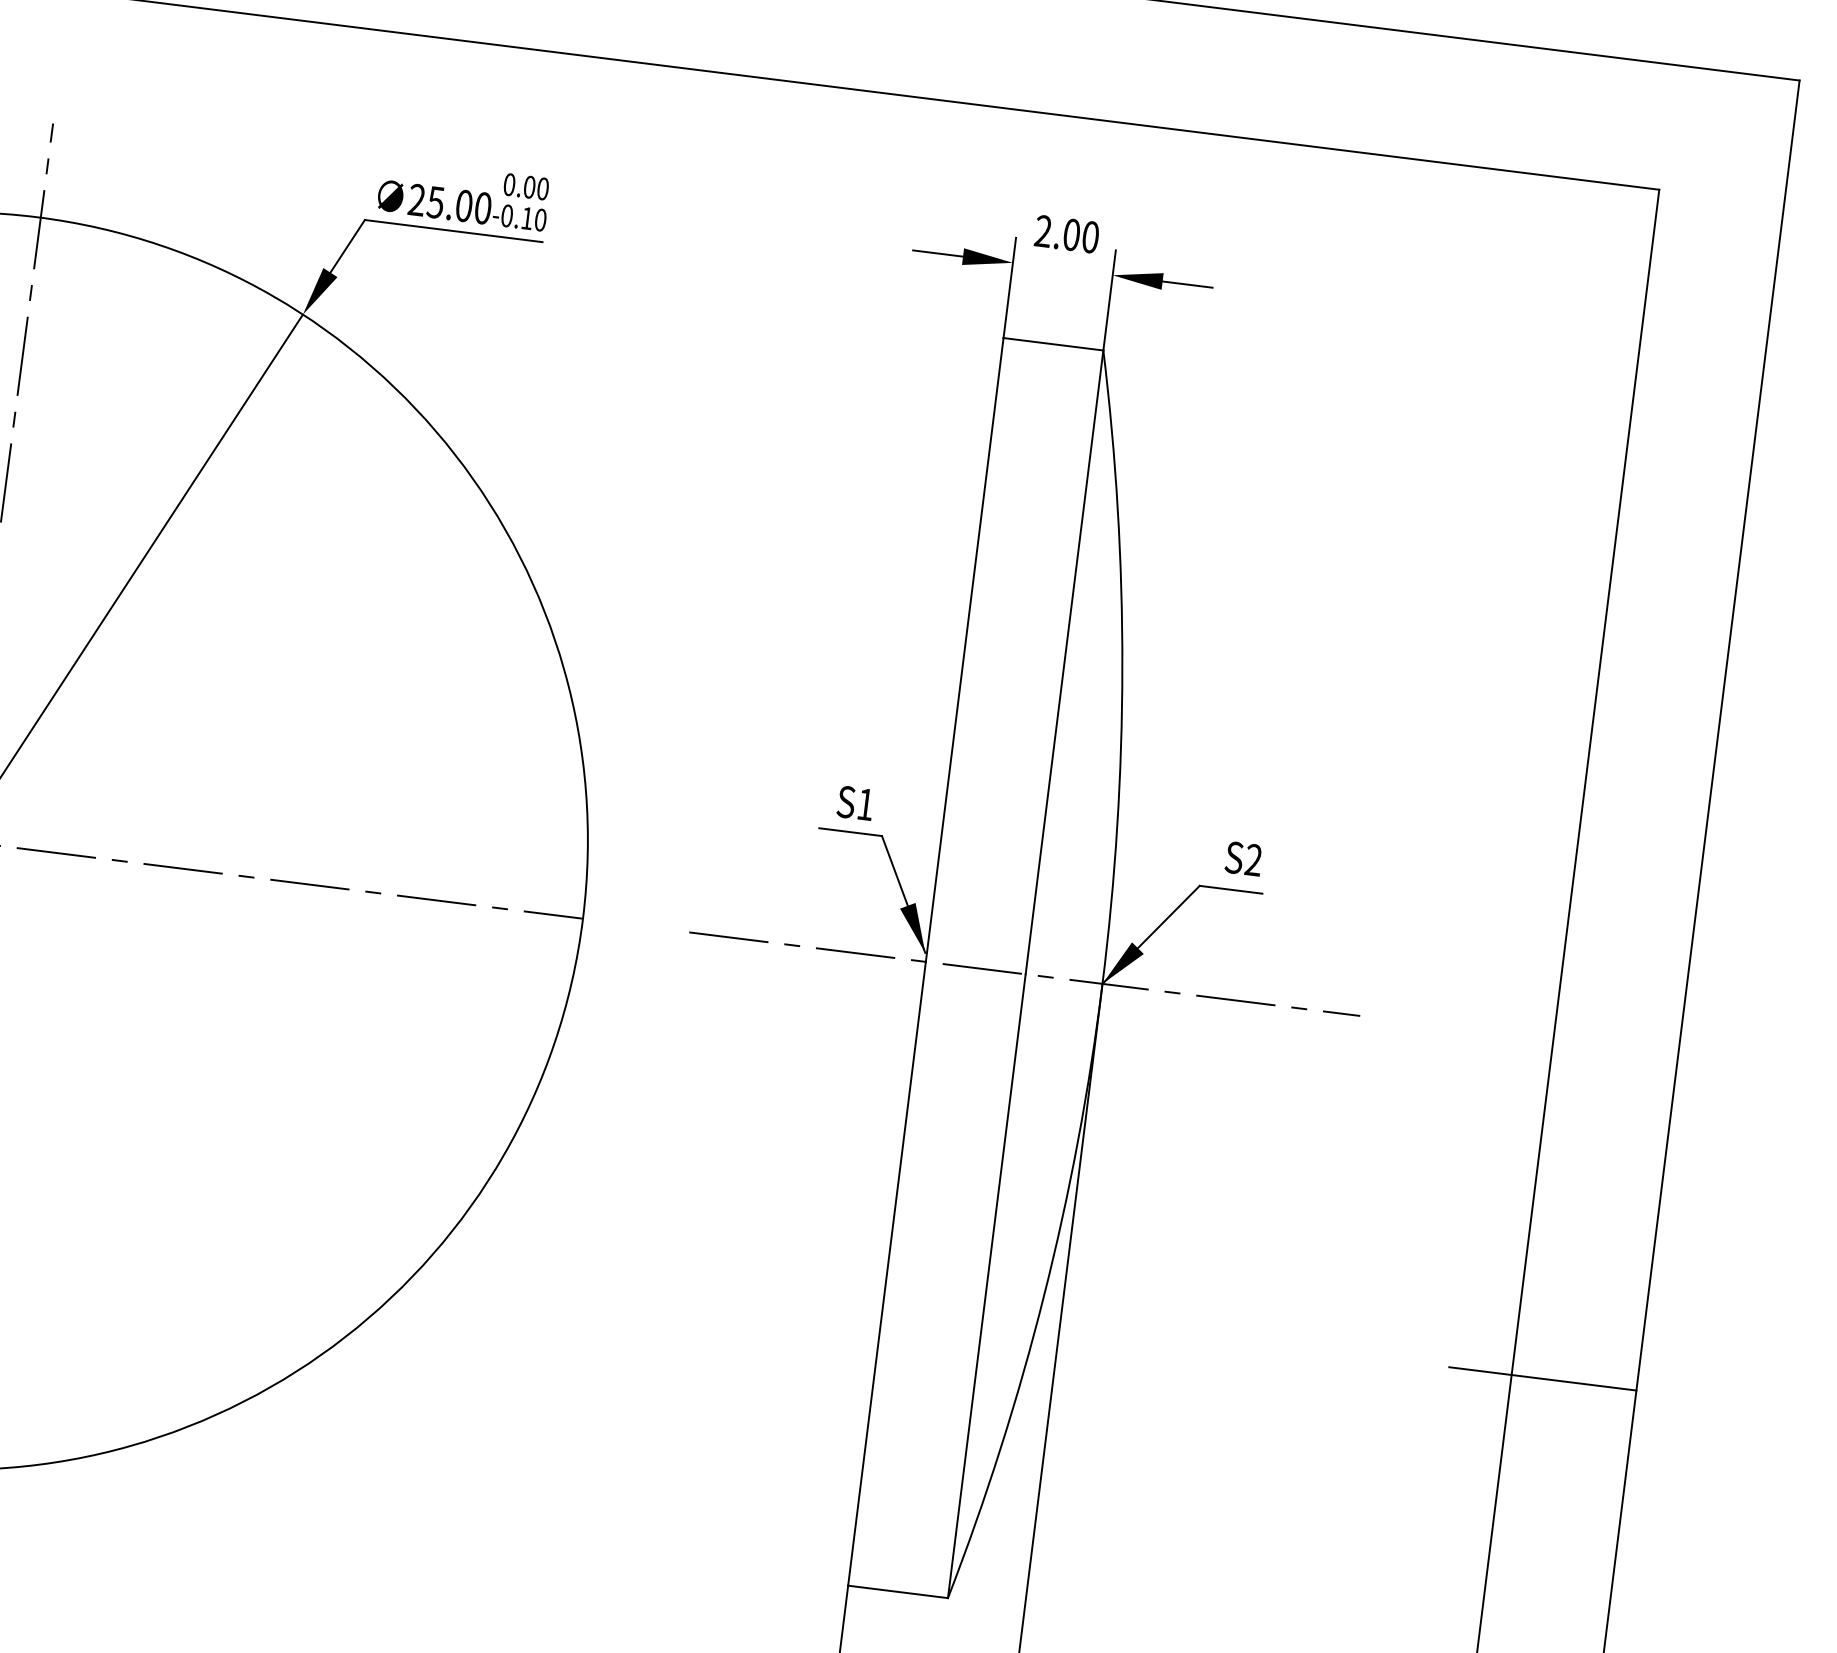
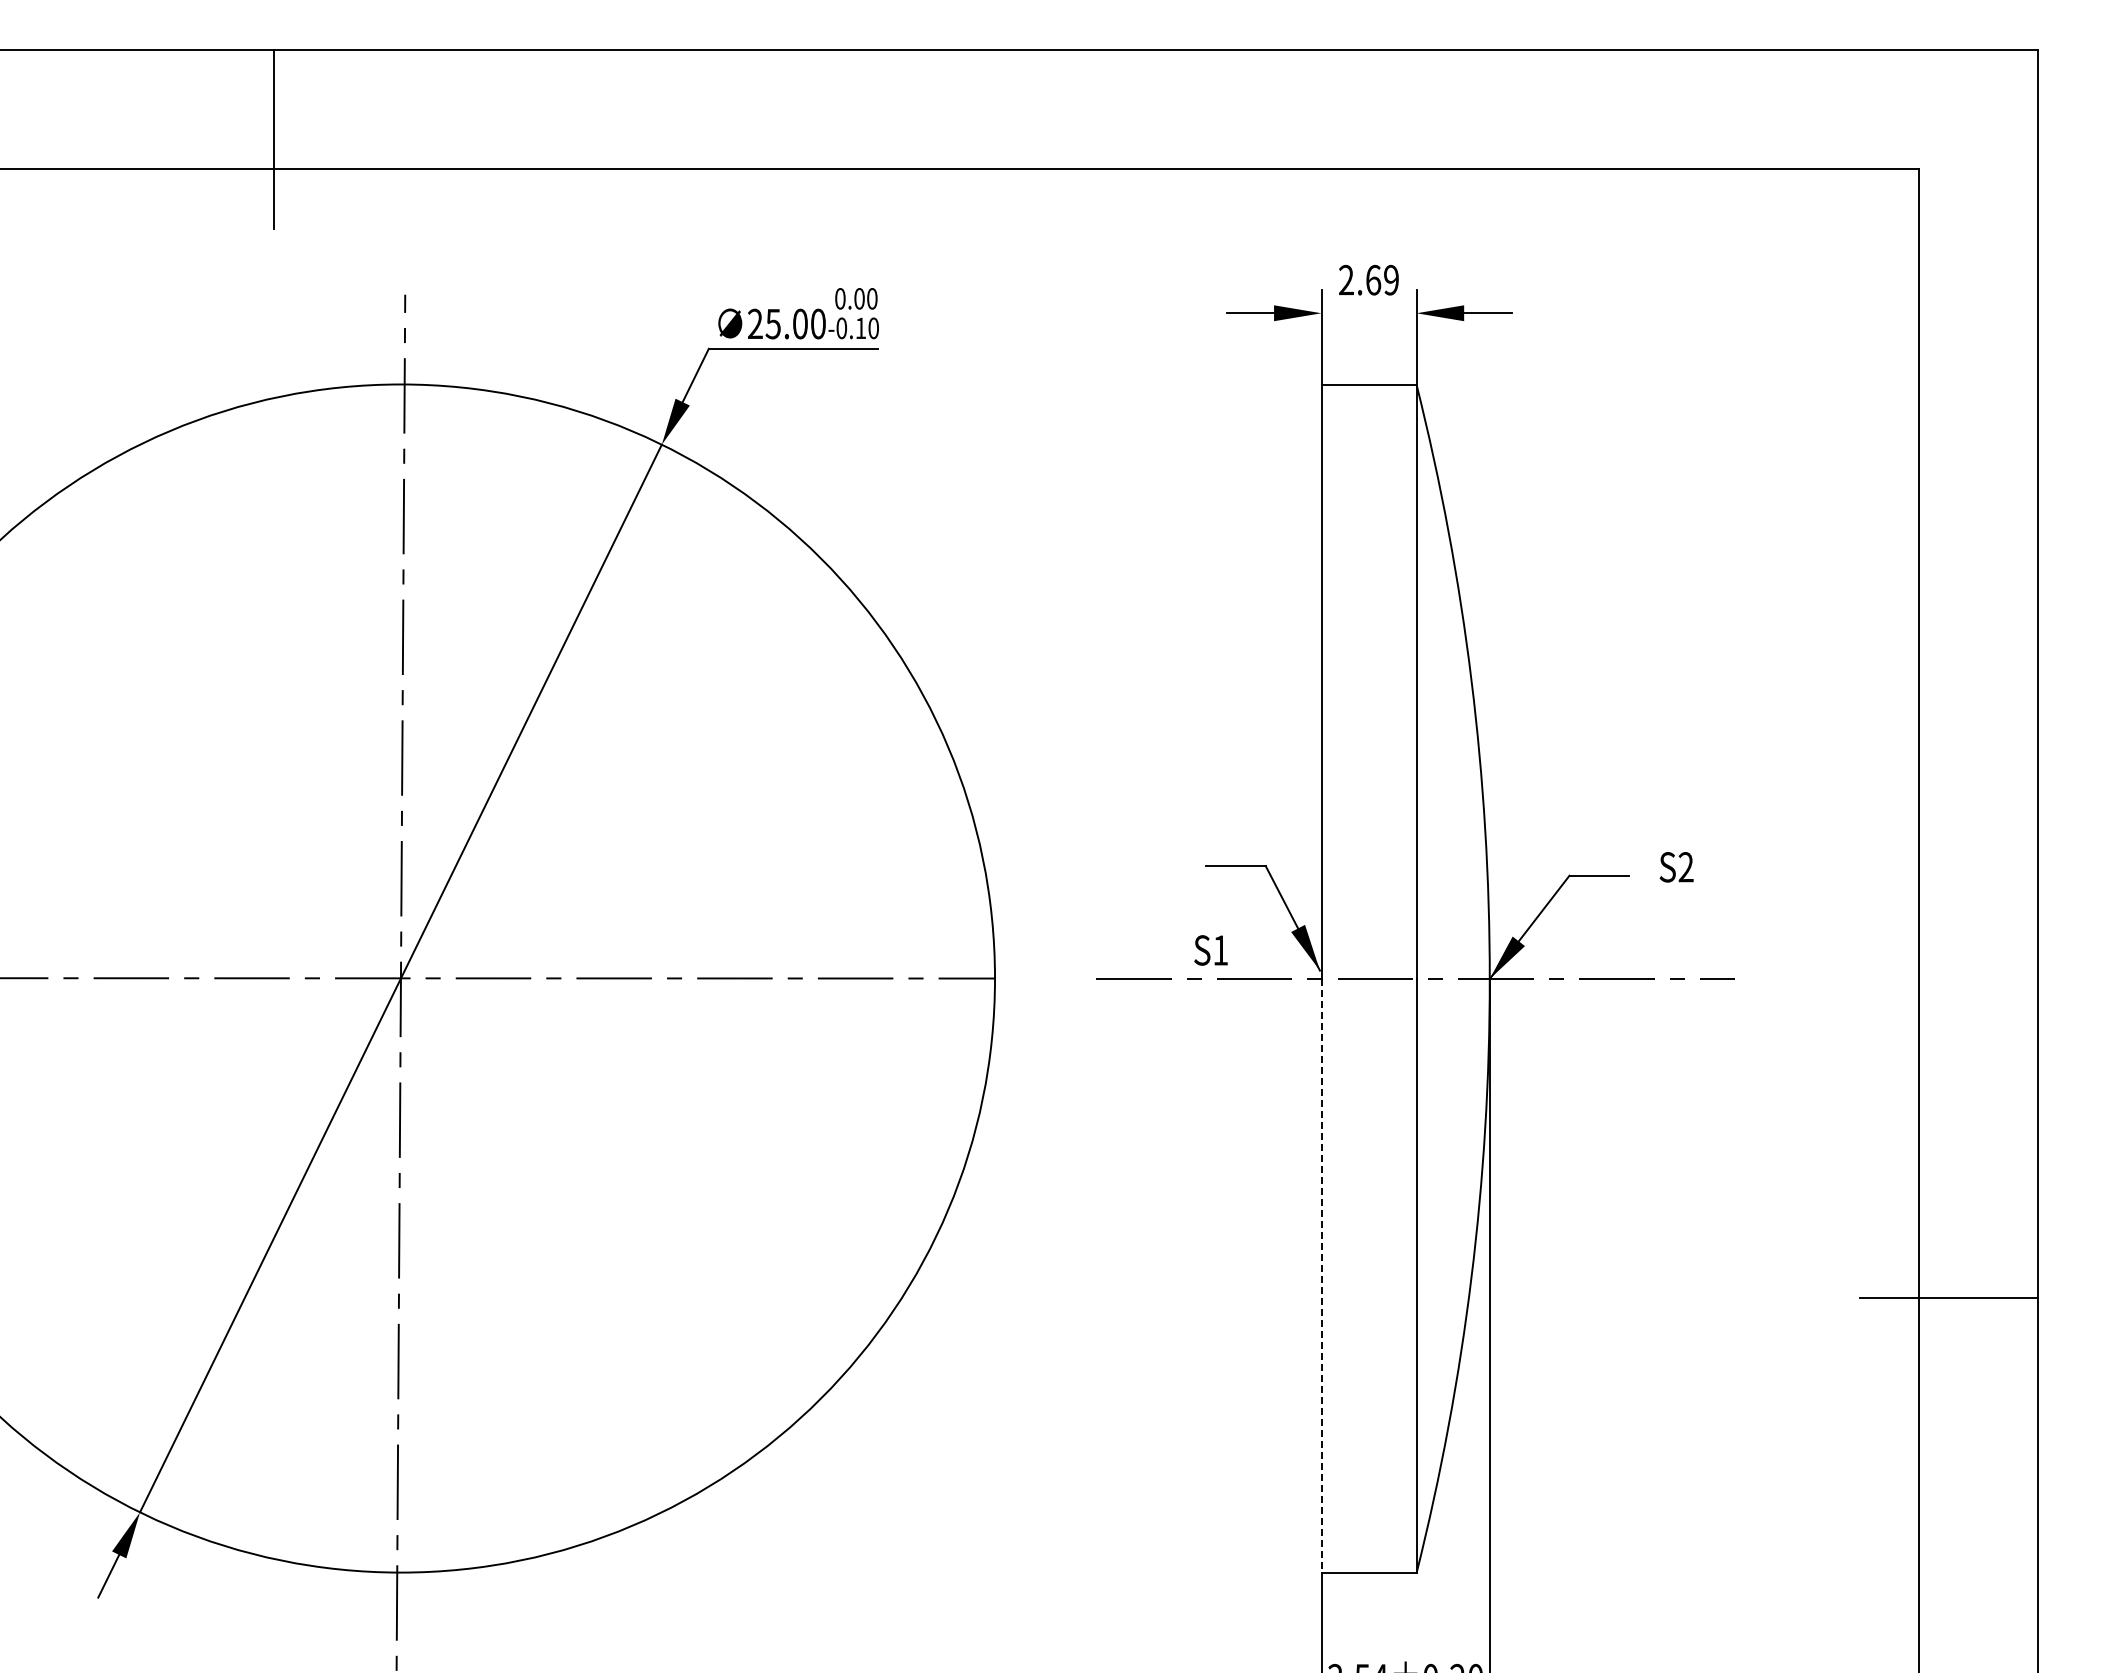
text: (1081, 235) -> (1382, 279), 2.00 -> 2.69
text: (854, 803) -> (1210, 950), moved
text: (1243, 859) -> (1676, 867), moved
line: (886, 1274) -> (1321, 1276), solid -> dashed

